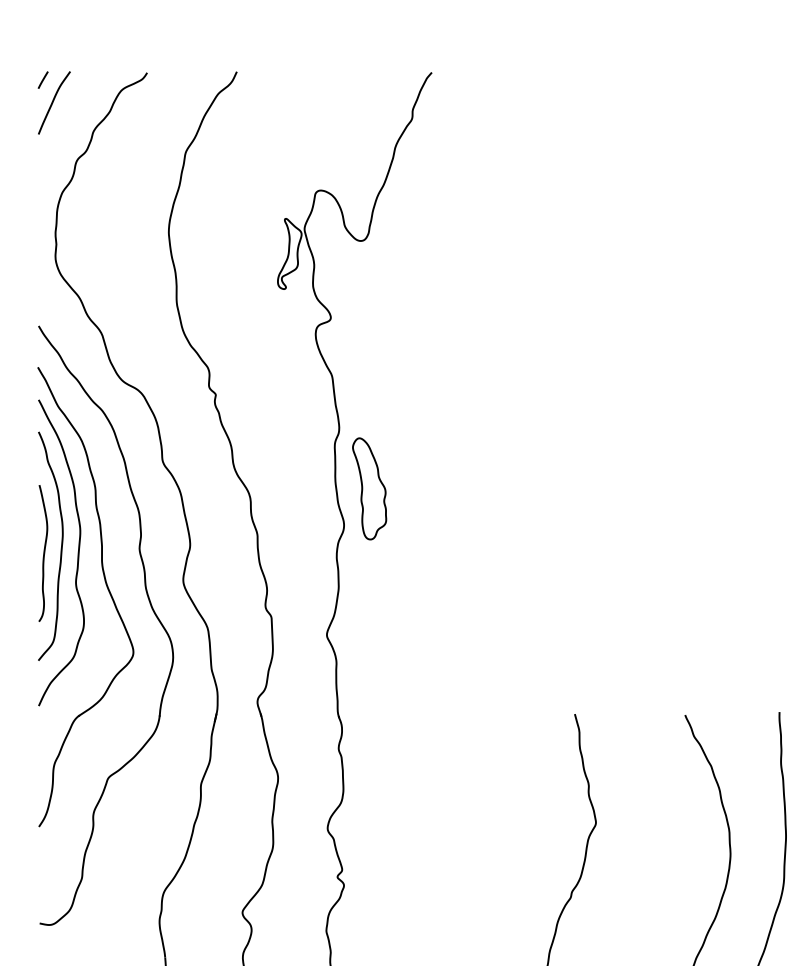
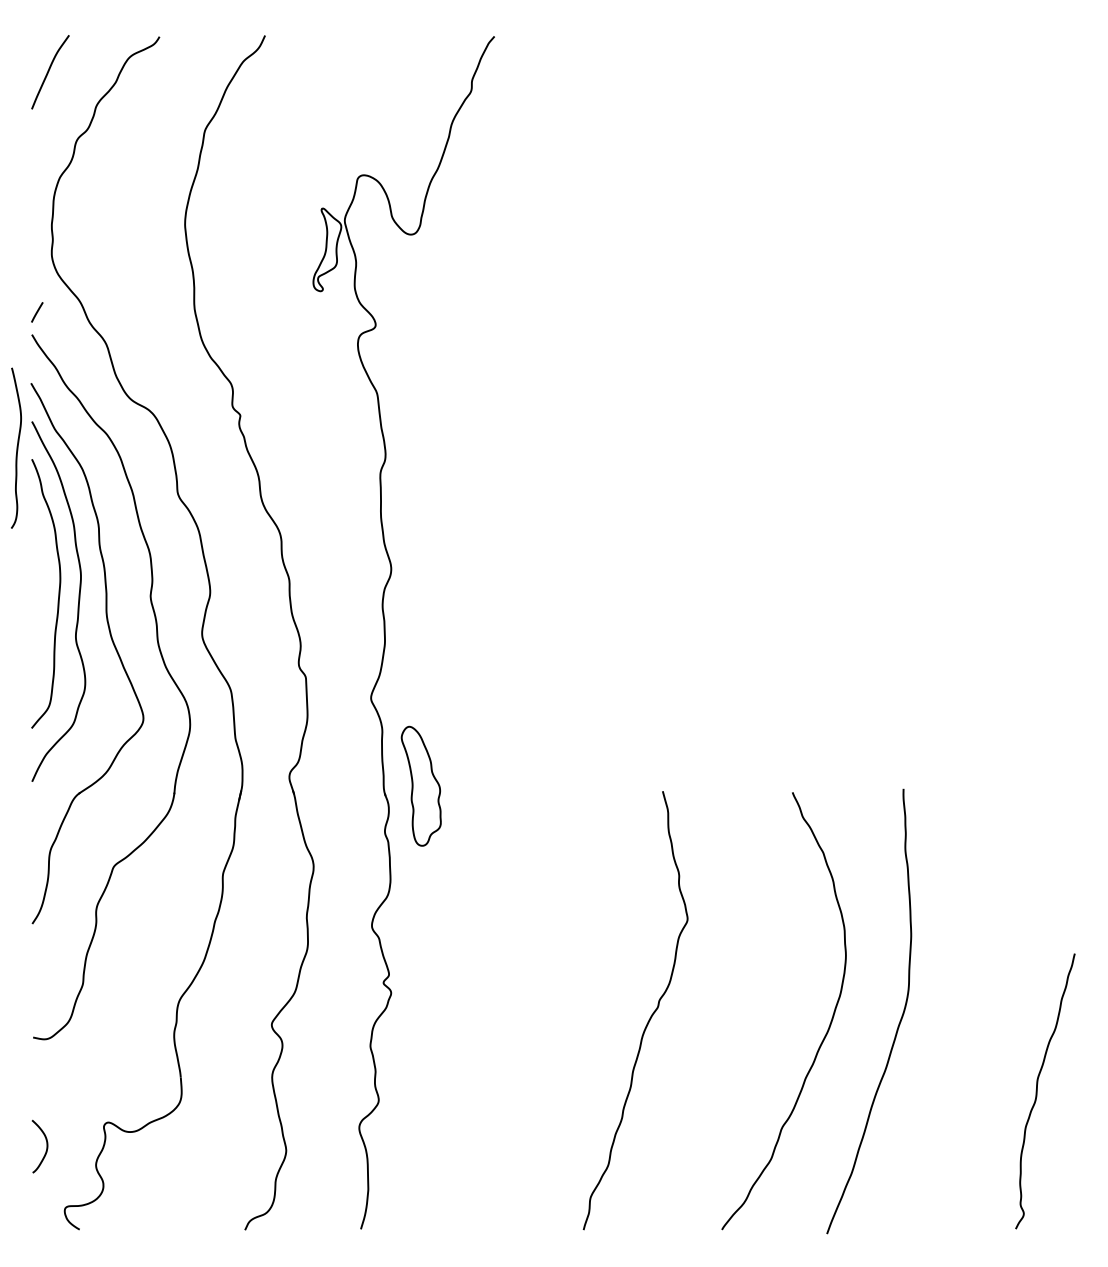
line: (43, 80) -> (37, 312), moved
part: (368, 488) -> (420, 785), moved
curve: (43, 552) -> (16, 447), moved

